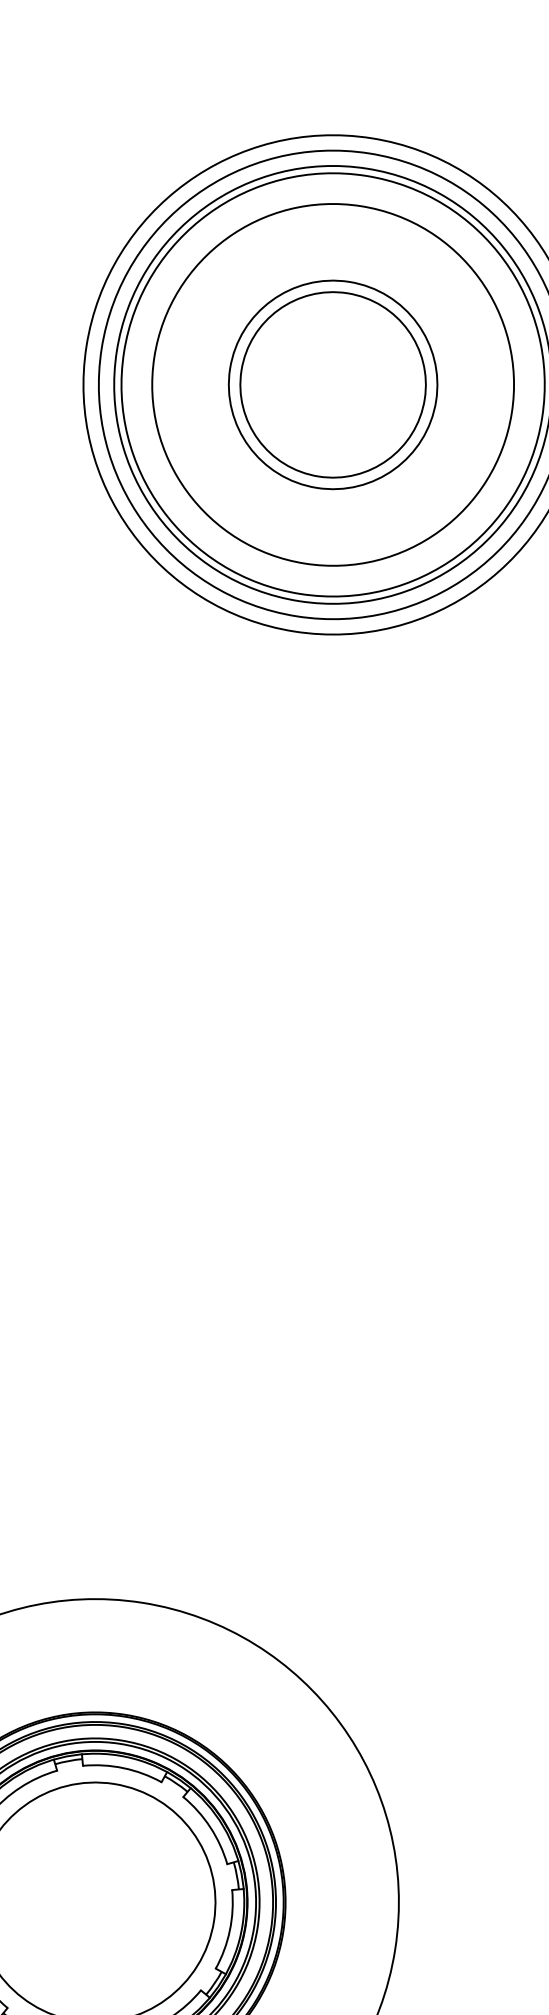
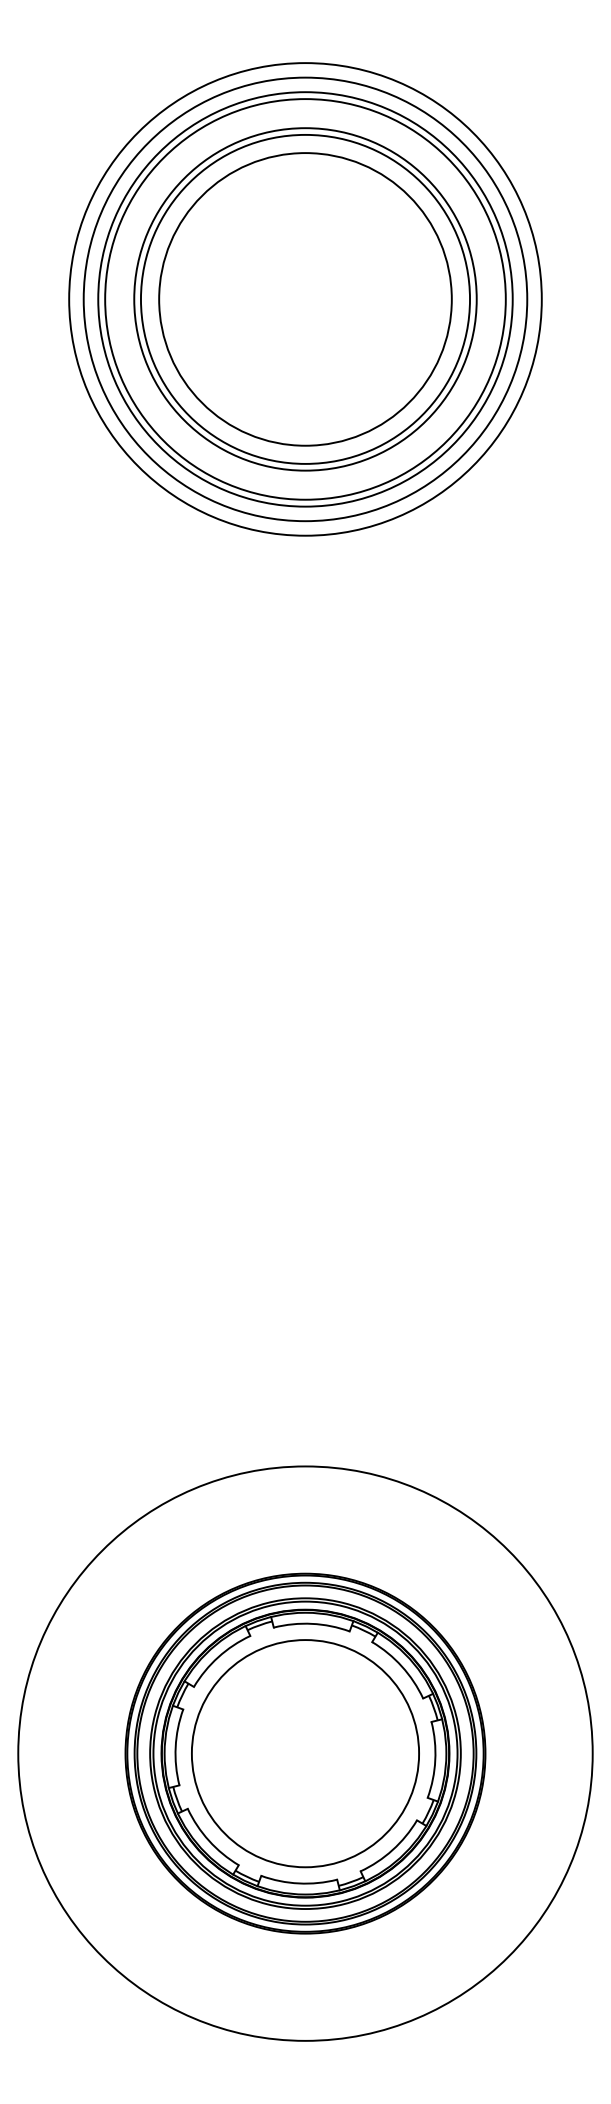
circle: (333, 383) -> (305, 298), size x1.67
circle: (333, 385) -> (305, 299), size x1.67

